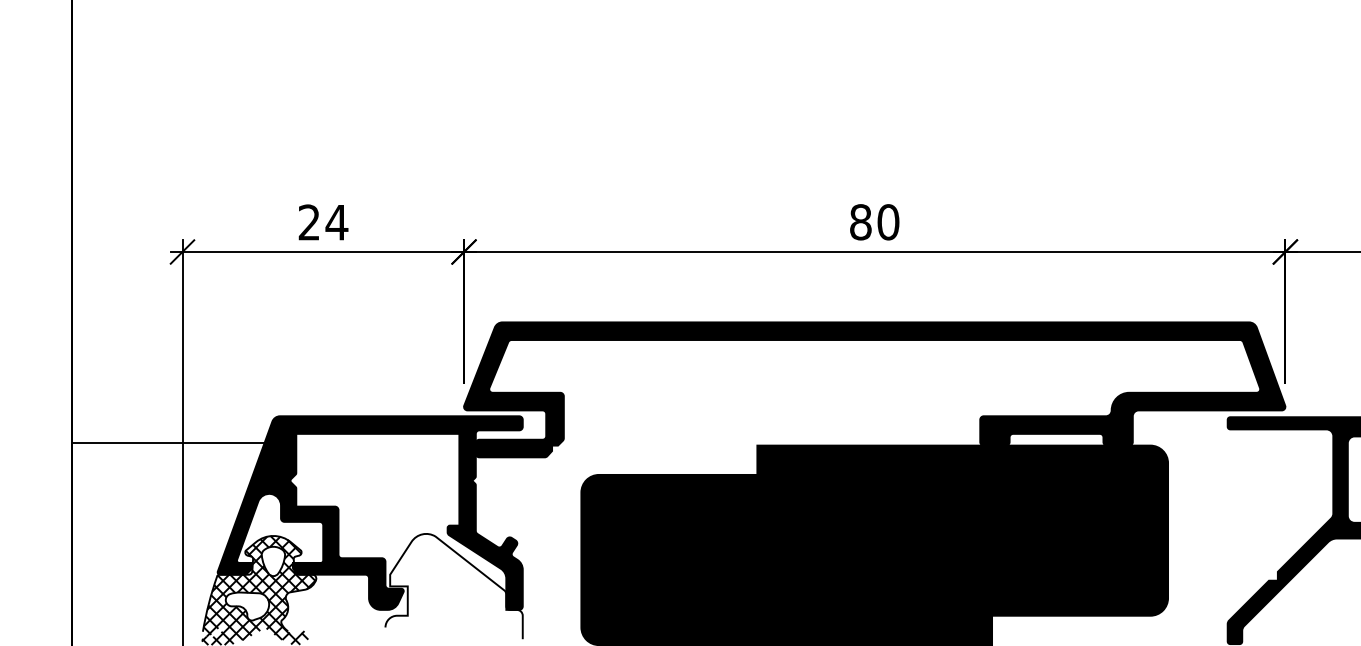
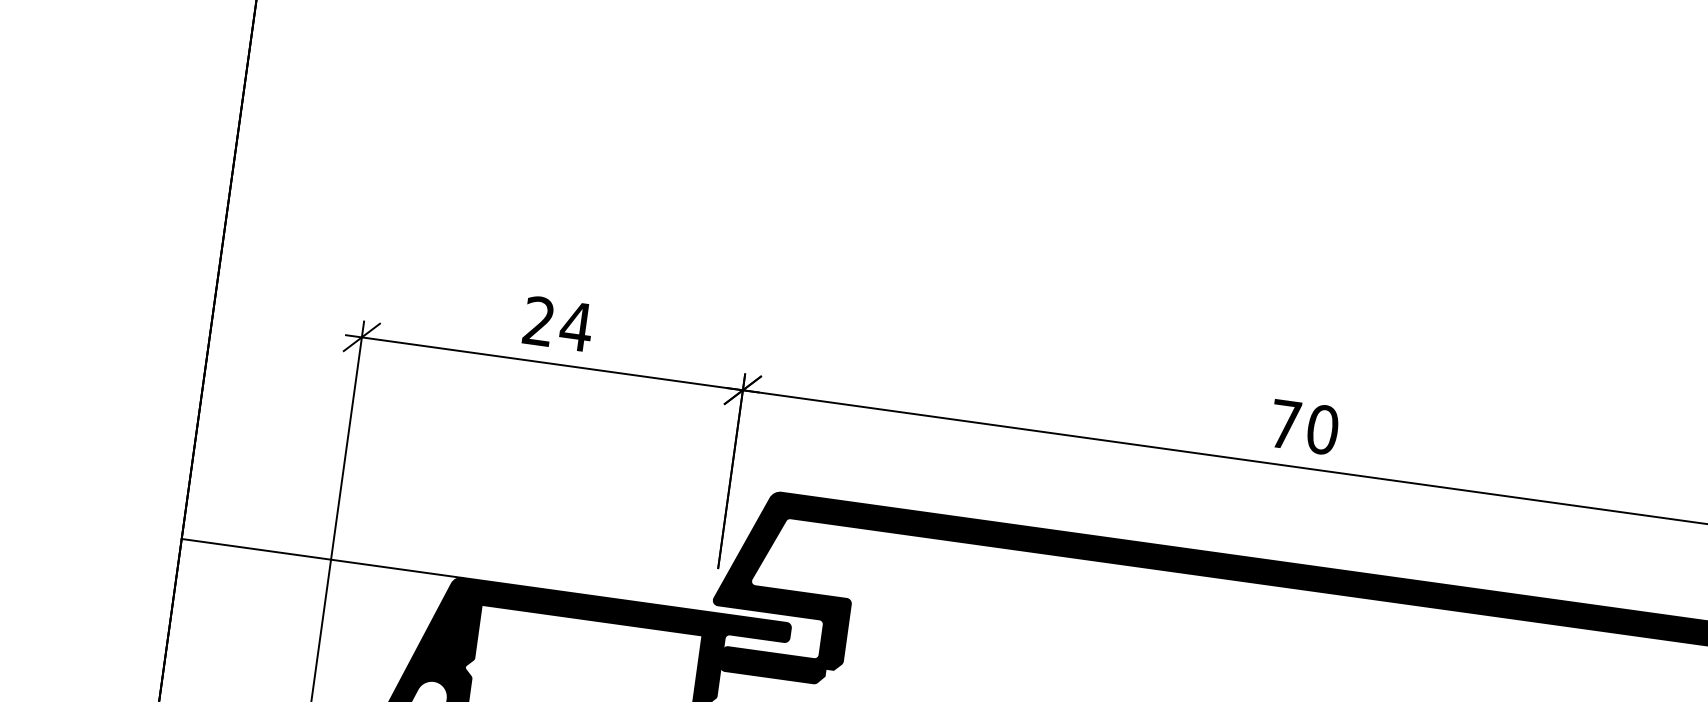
text: (860, 222) -> (1284, 424), 80 -> 70
line: (176, 443) -> (322, 558), moved

